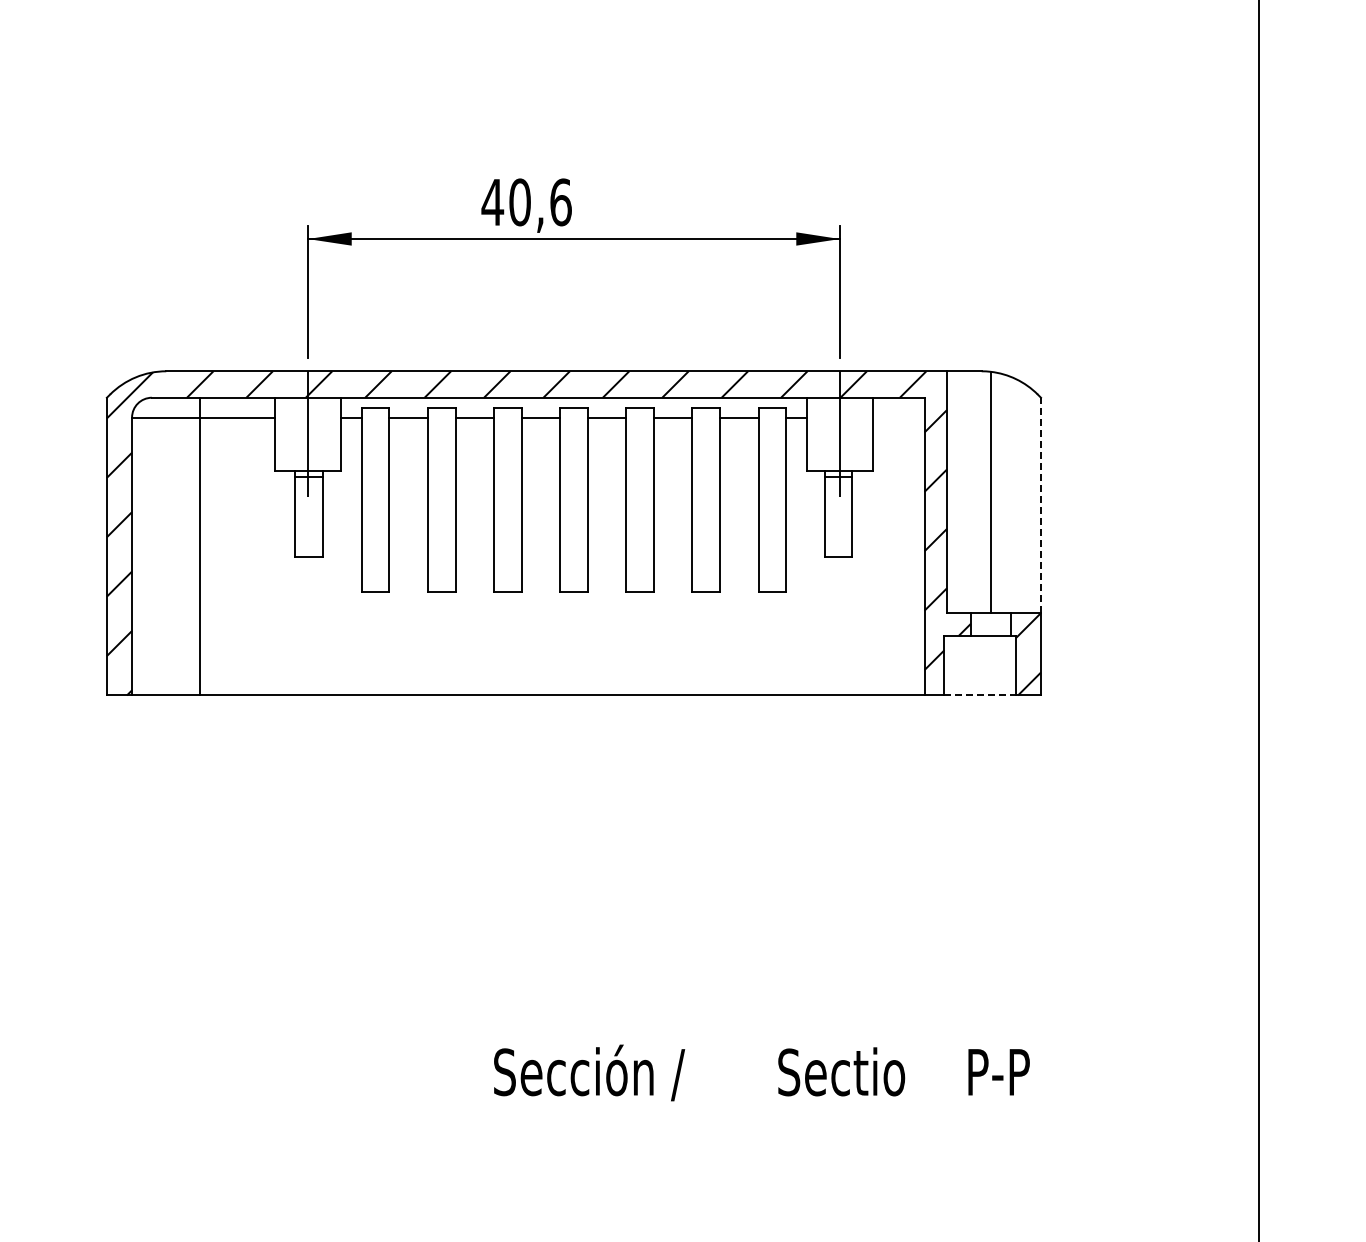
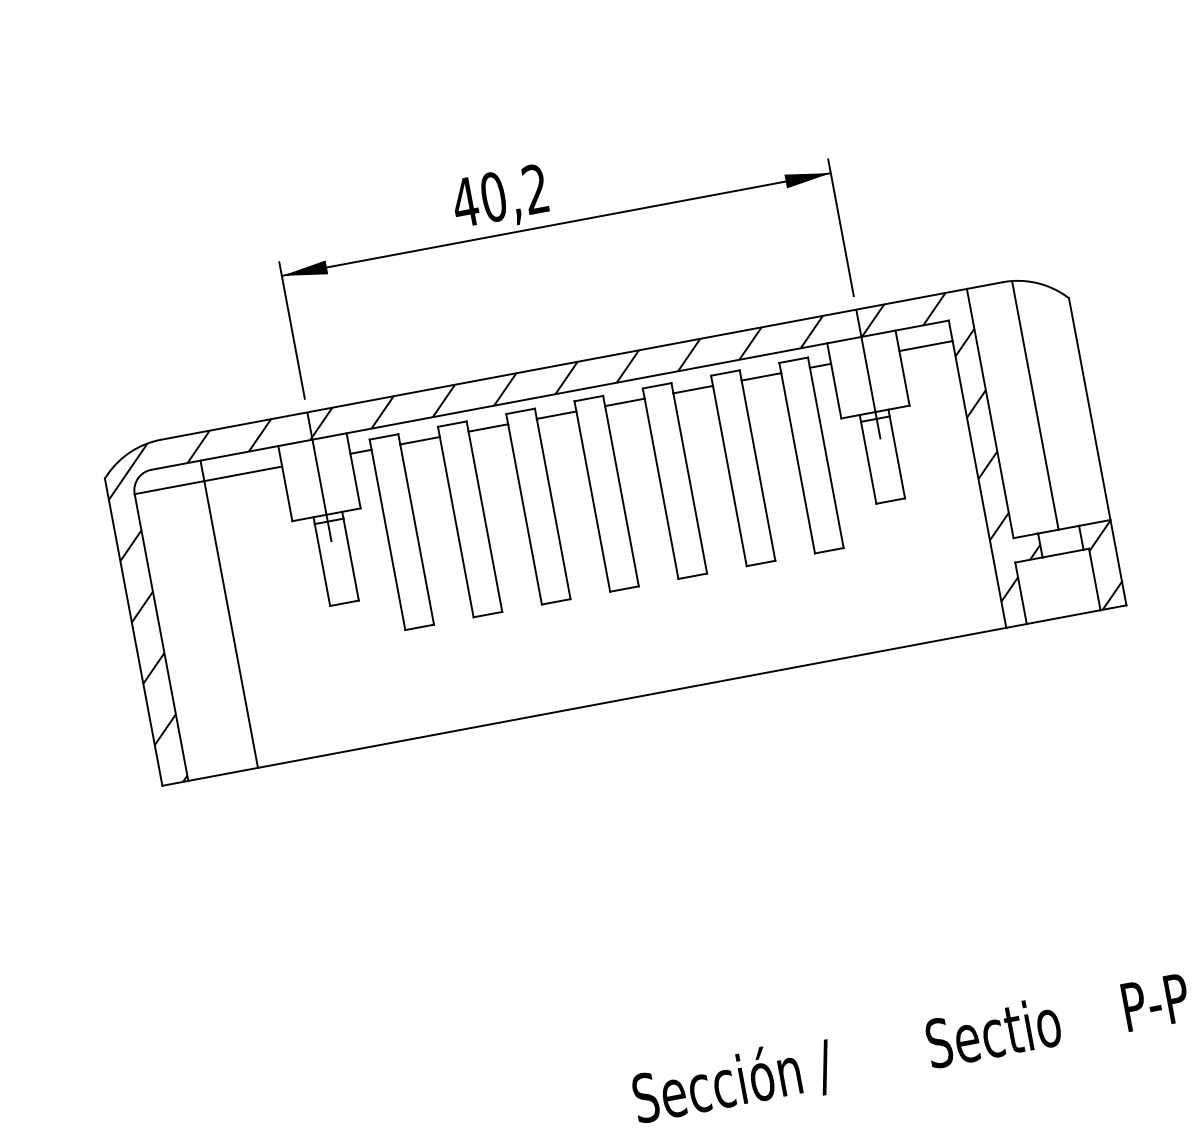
text: (560, 202) -> (535, 189), 40,6 -> 40,2
line: (898, 417) -> (925, 346), added
line: (1041, 504) -> (1090, 408), dashed -> solid
line: (980, 695) -> (1064, 617), dashed -> solid

